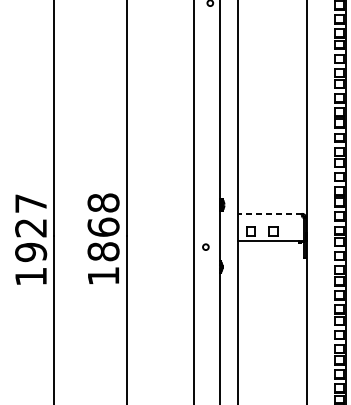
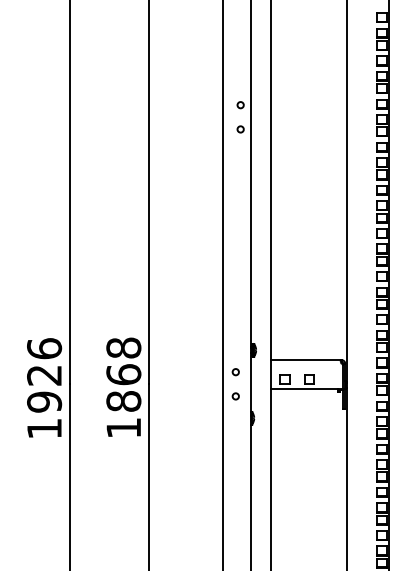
text: (31, 203) -> (44, 348), 1927 -> 1926
line: (269, 214) -> (305, 360), dashed -> solid
circle: (205, 225) -> (235, 372), added

